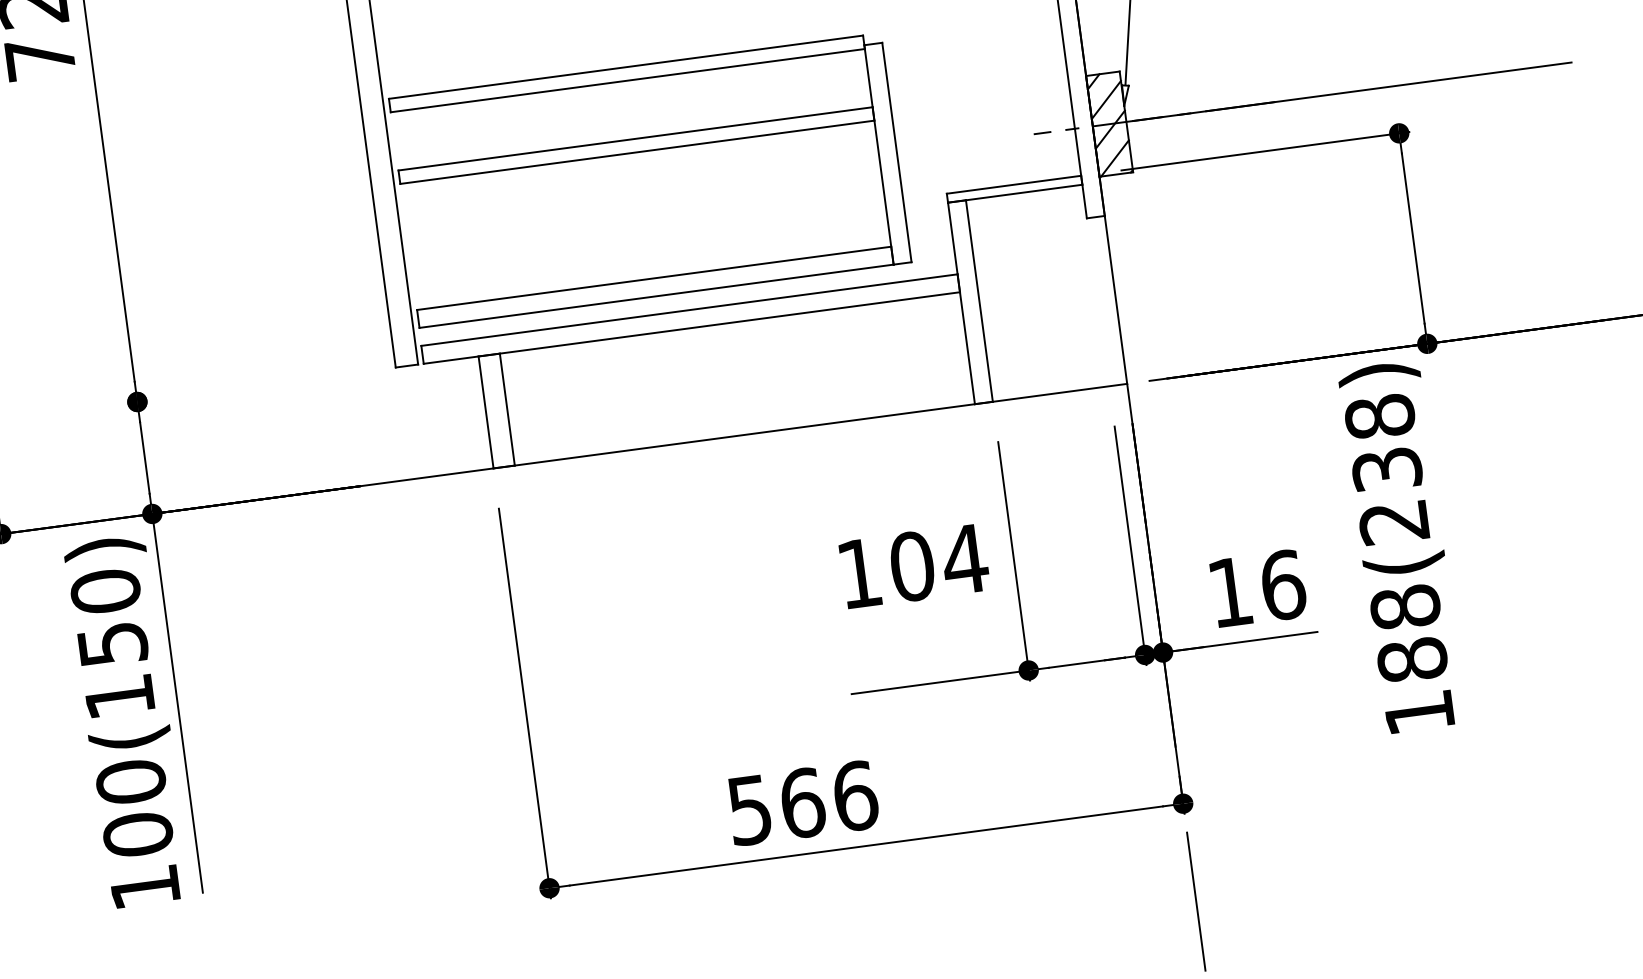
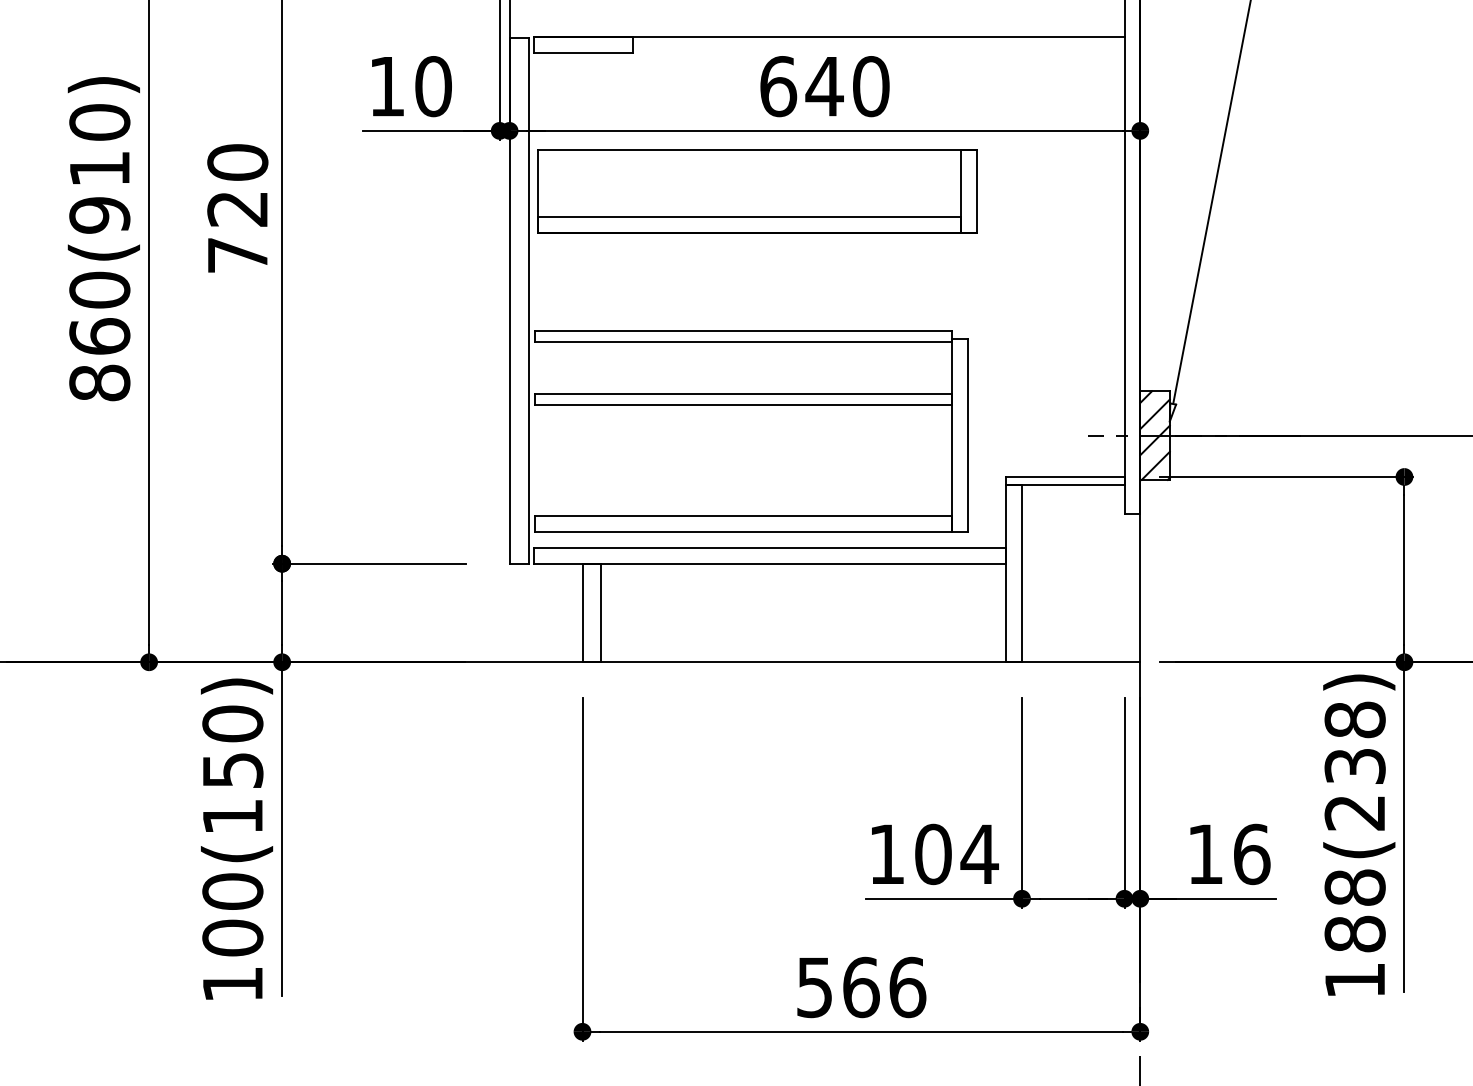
line: (236, 388) -> (369, 563), added
line: (1452, 530) -> (1404, 826), added
text: (914, 566) -> (935, 854), moved
text: (802, 803) -> (861, 987), moved

